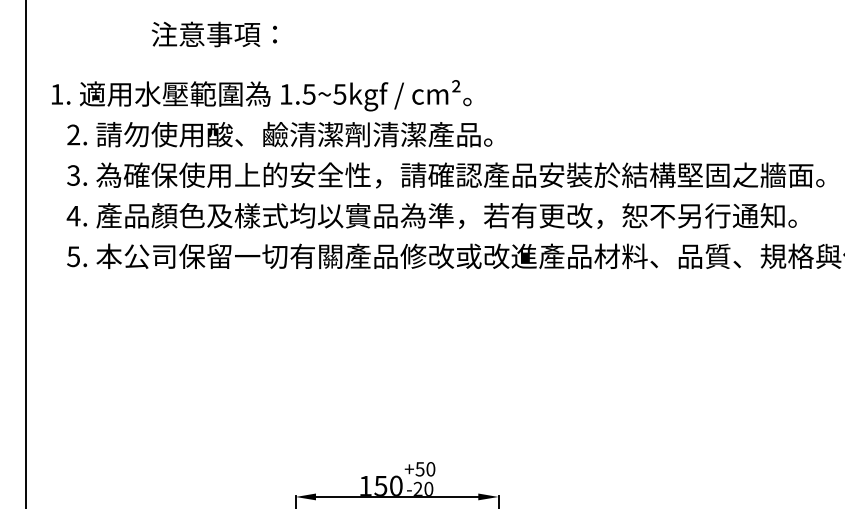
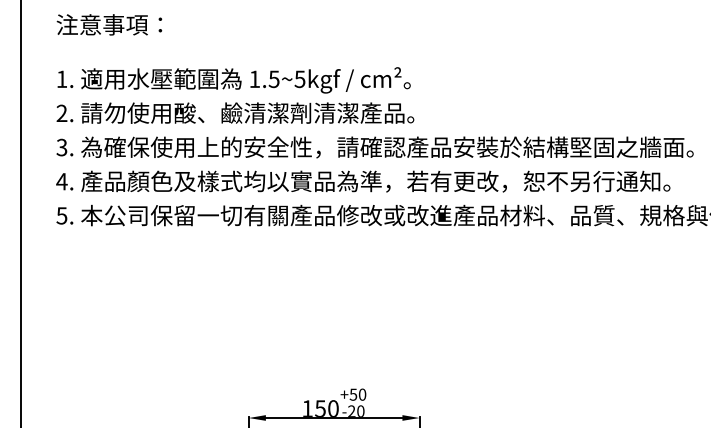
text: (214, 34) -> (109, 24), moved
text: (260, 95) -> (233, 80), moved

